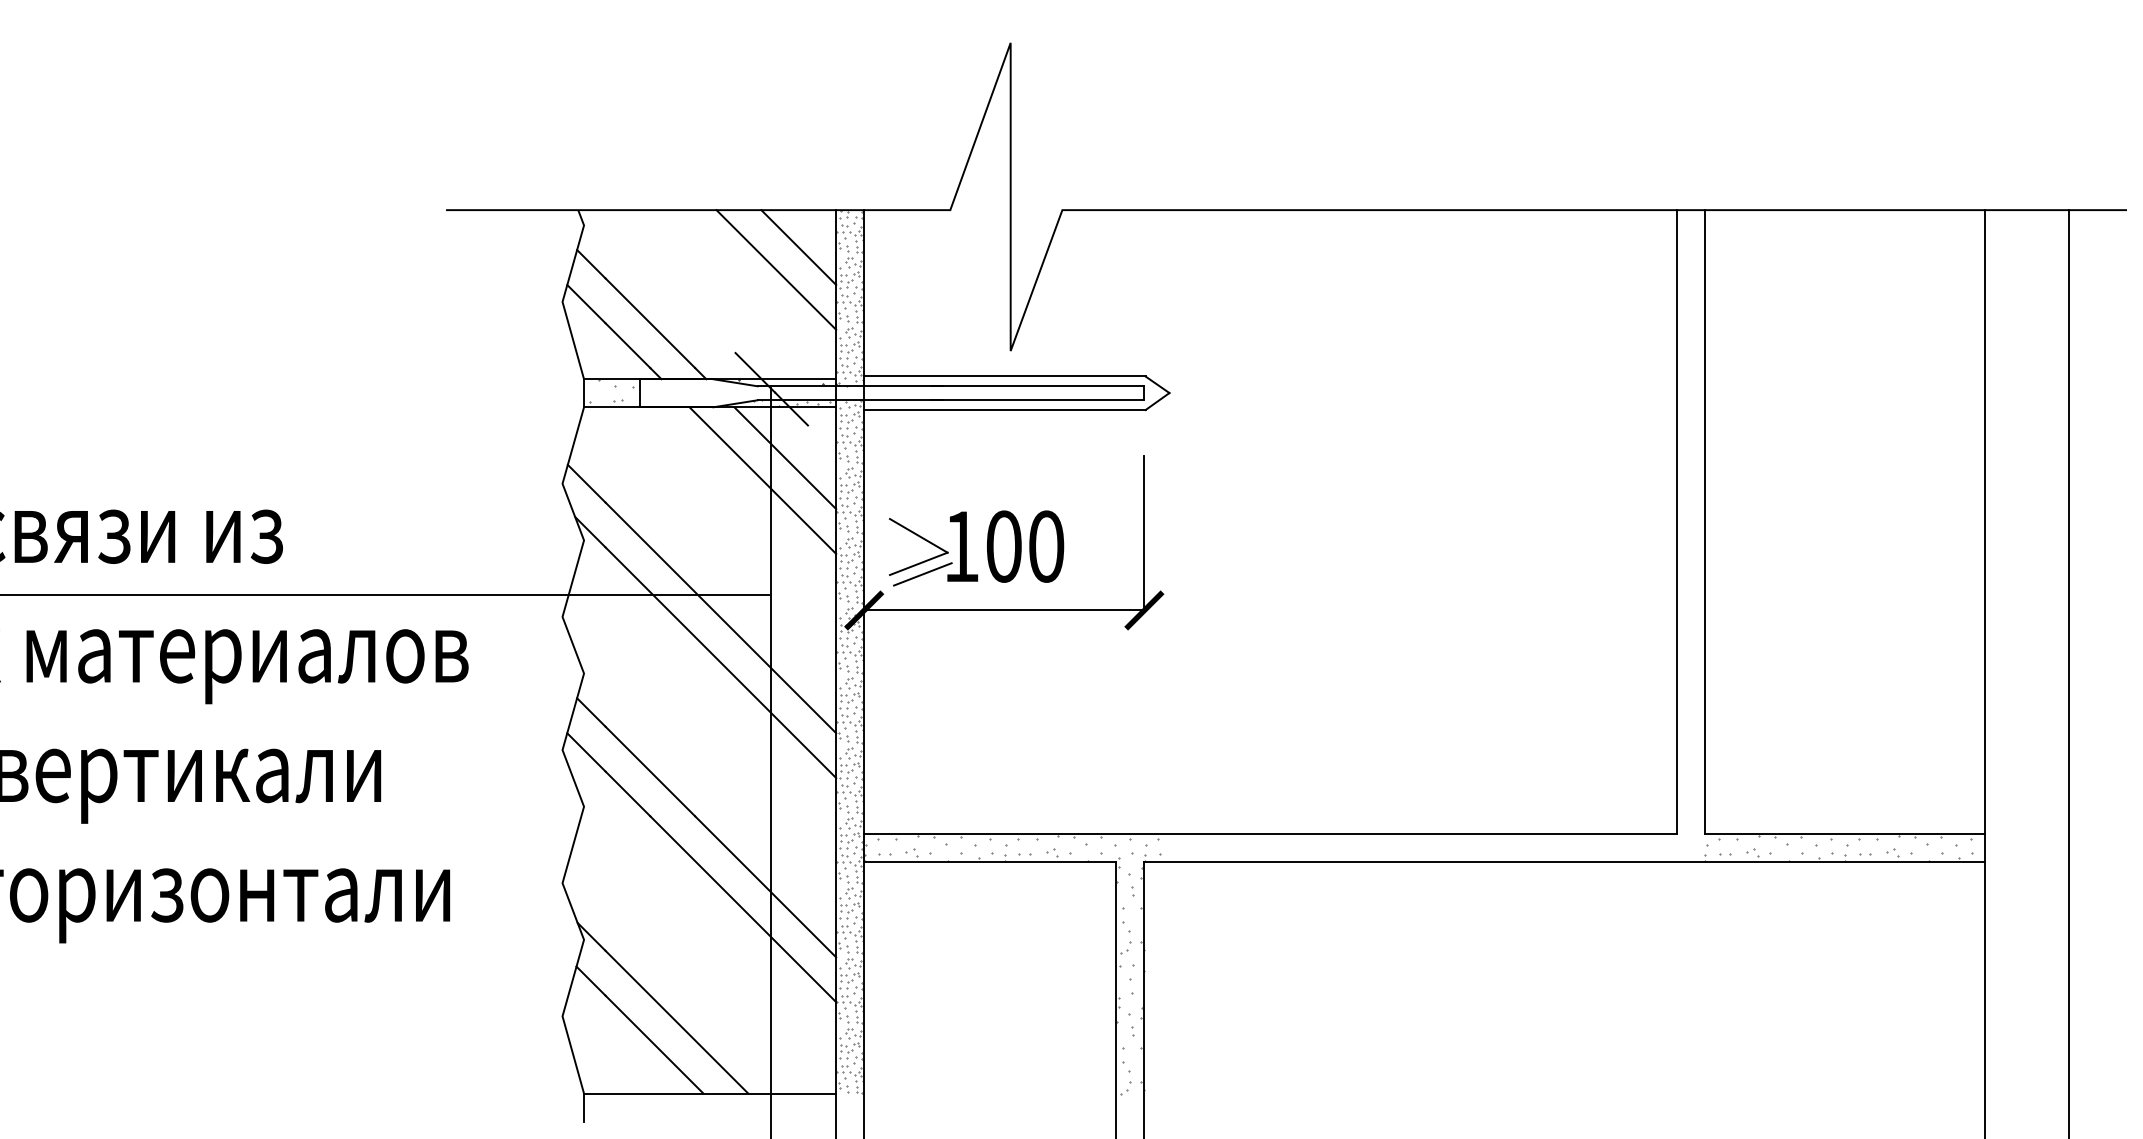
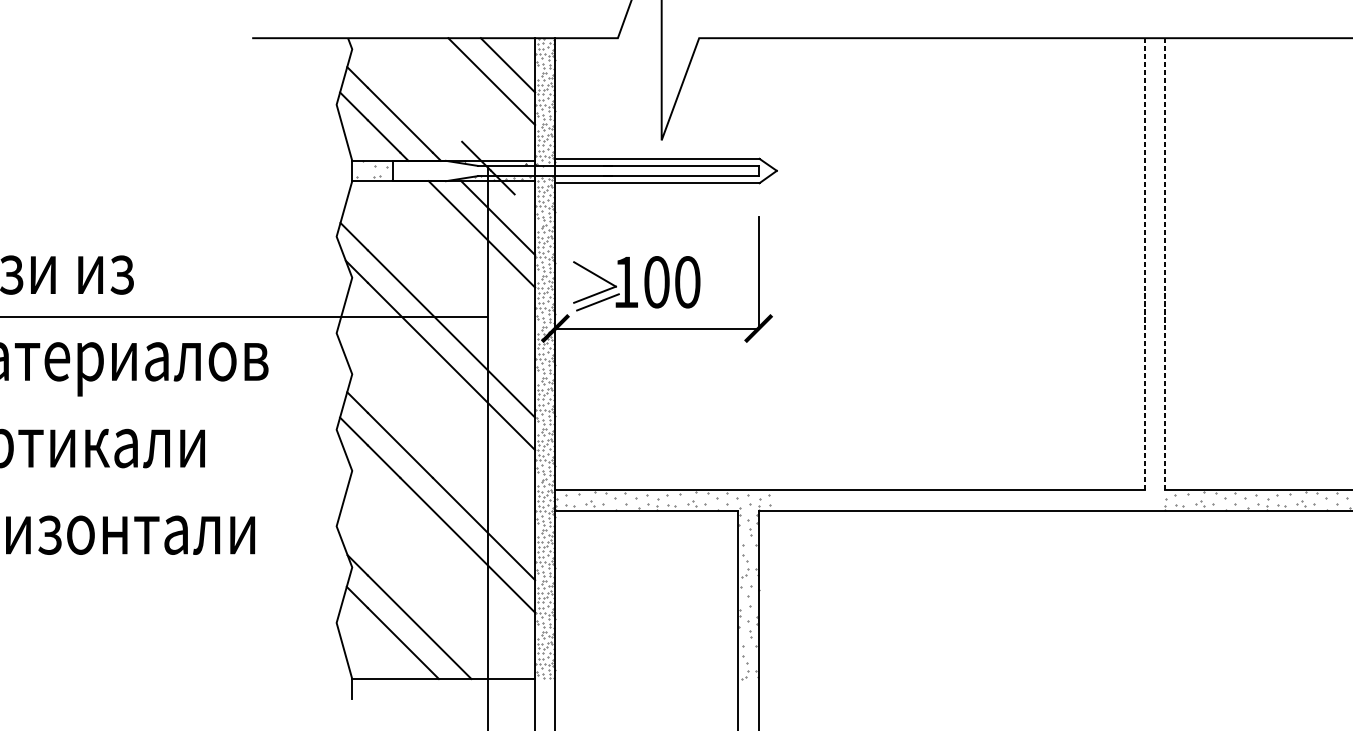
line: (1676, 521) -> (1144, 264), solid -> dashed
line: (1704, 521) -> (1164, 264), solid -> dashed

